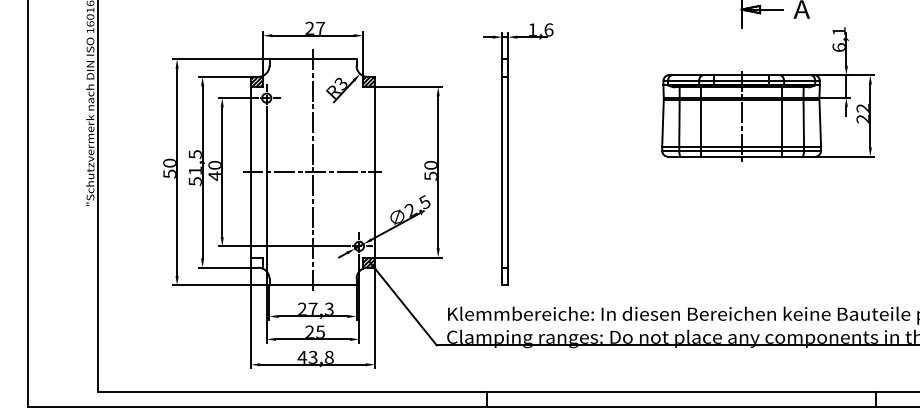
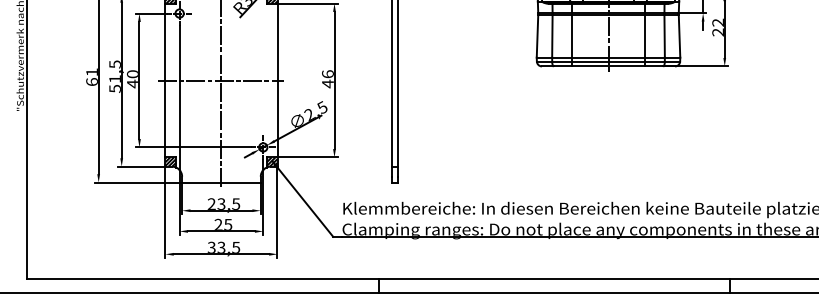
text: (169, 168) -> (91, 77), 50 -> 61
text: (430, 170) -> (327, 78), 50 -> 46
hatch: (256, 262) -> (170, 161), added
text: (320, 308) -> (228, 203), 27,3 -> 23,5
text: (315, 356) -> (223, 246), 43,8 -> 33,5

